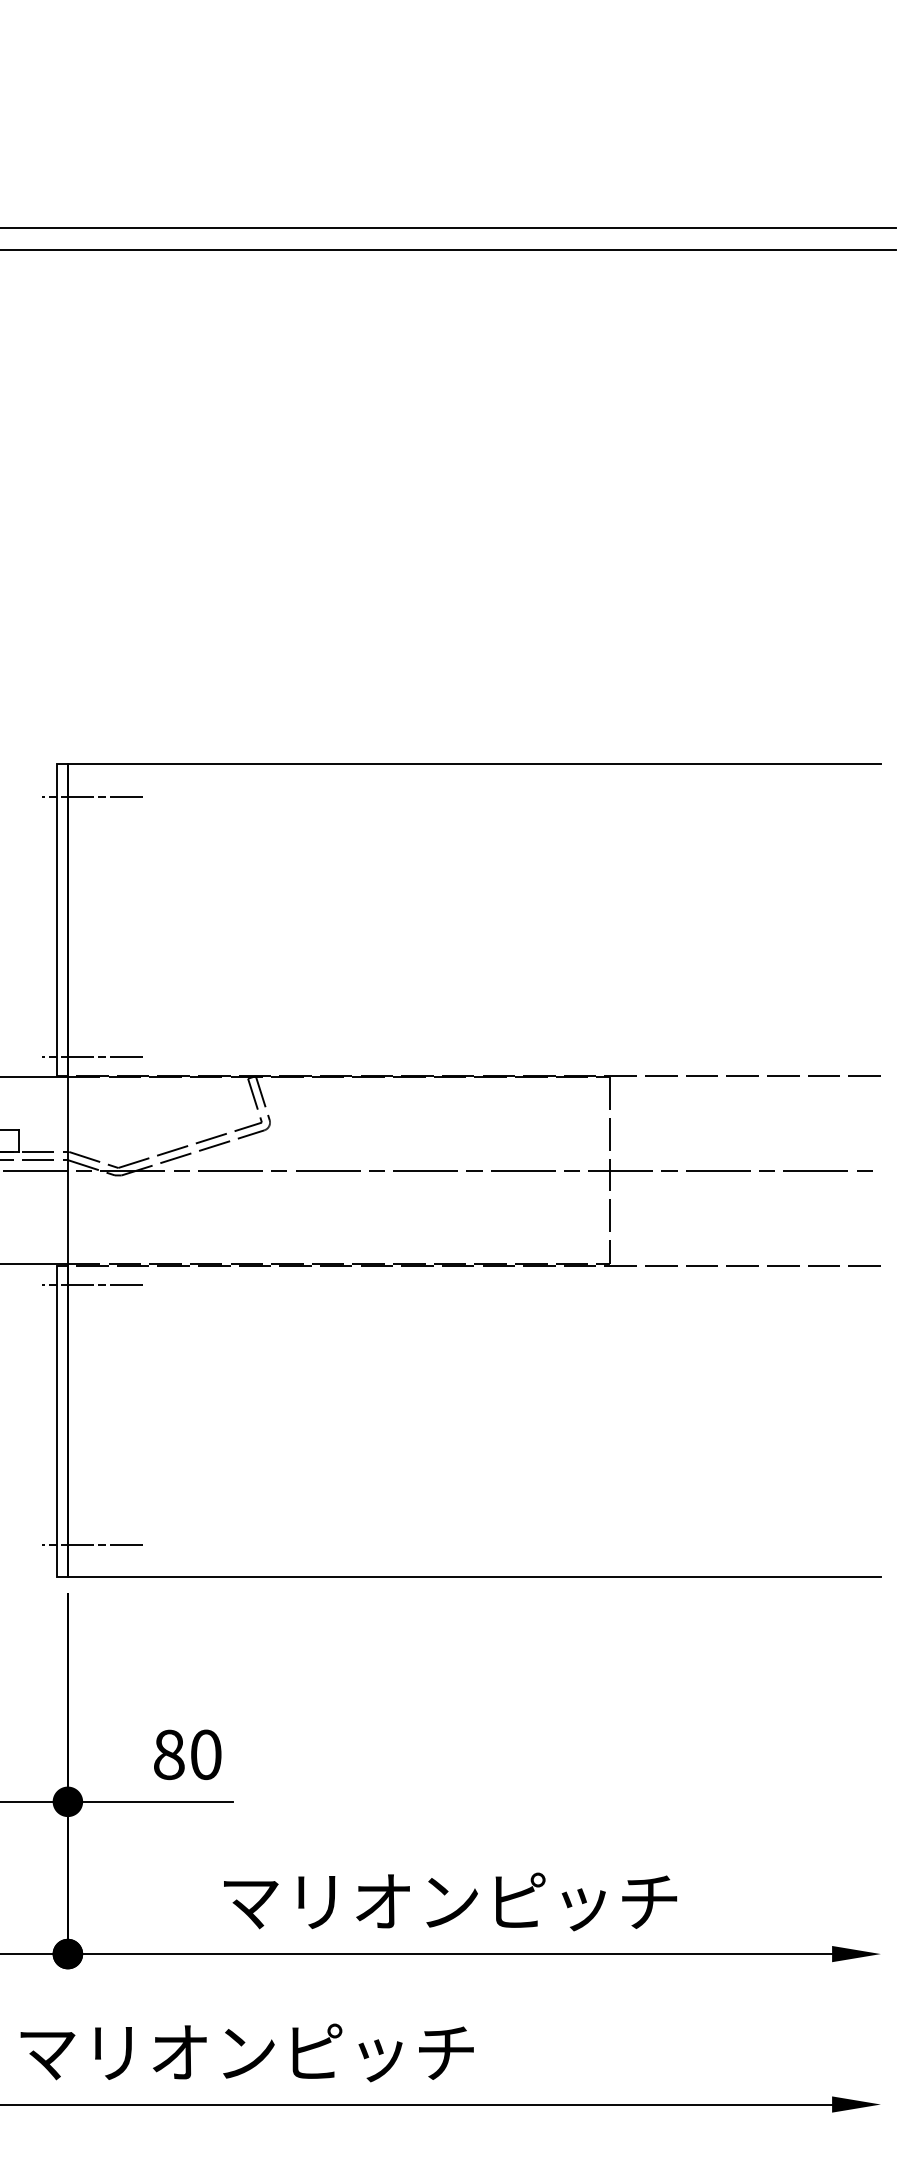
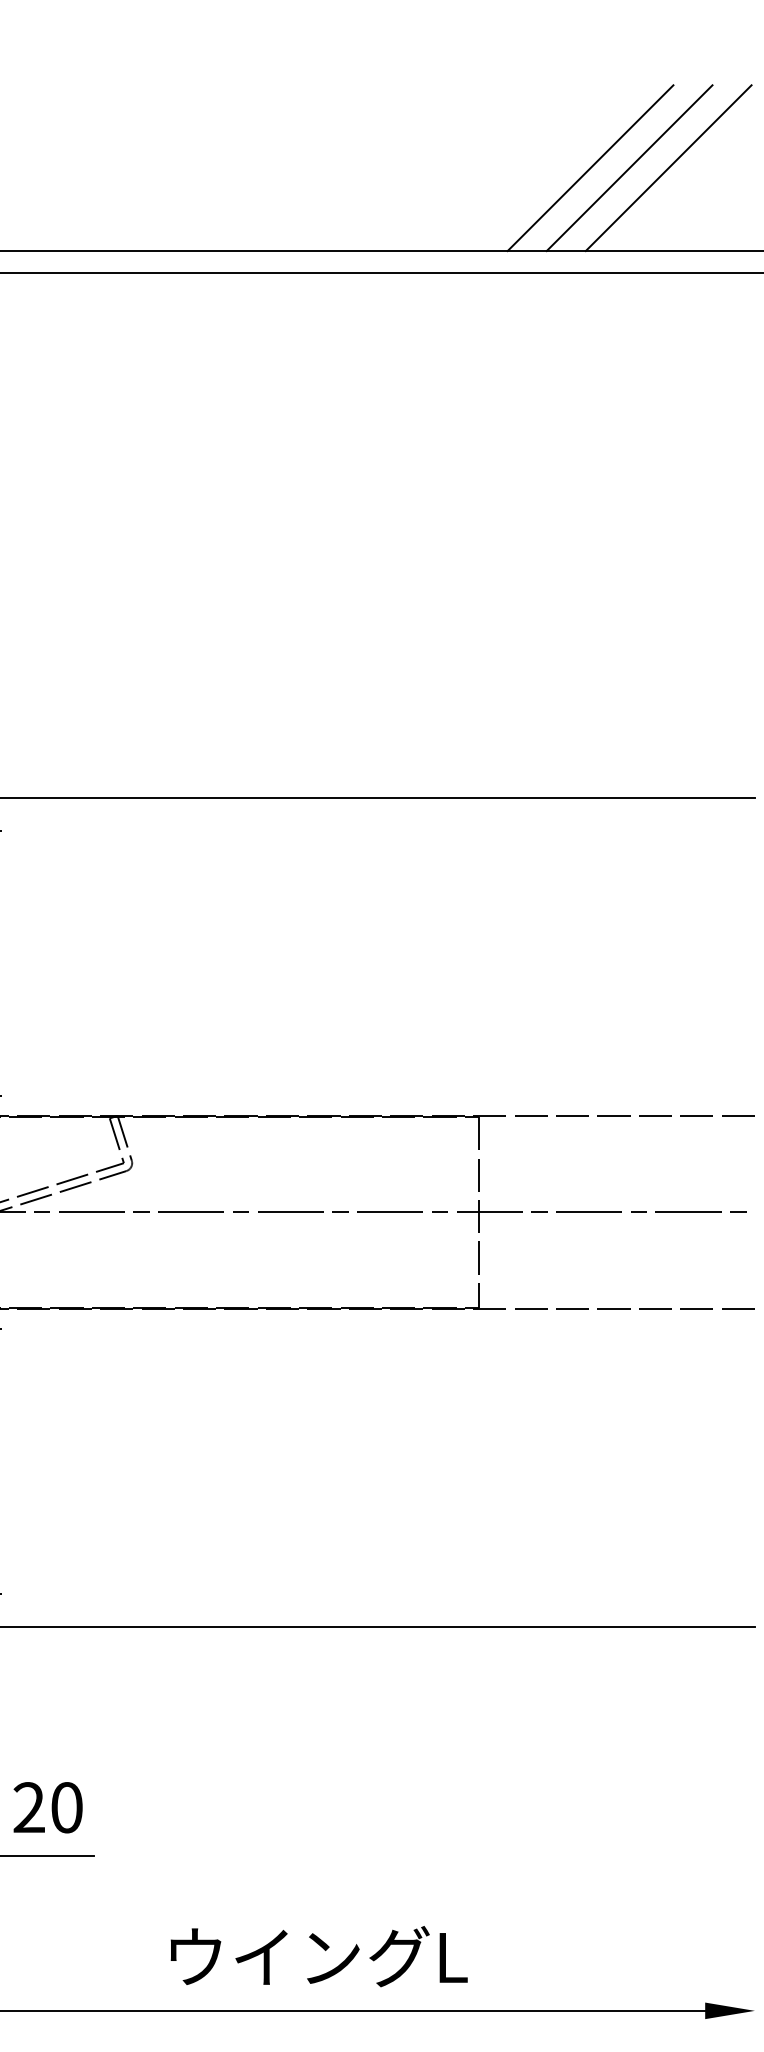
line: (719, 146) -> (590, 168), added
line: (757, 146) -> (629, 168), added
line: (796, 146) -> (668, 168), added
text: (168, 1754) -> (28, 1807), 80 -> 20
text: (450, 1900) -> (316, 1956), マリオンピッチ -> ウイングL

